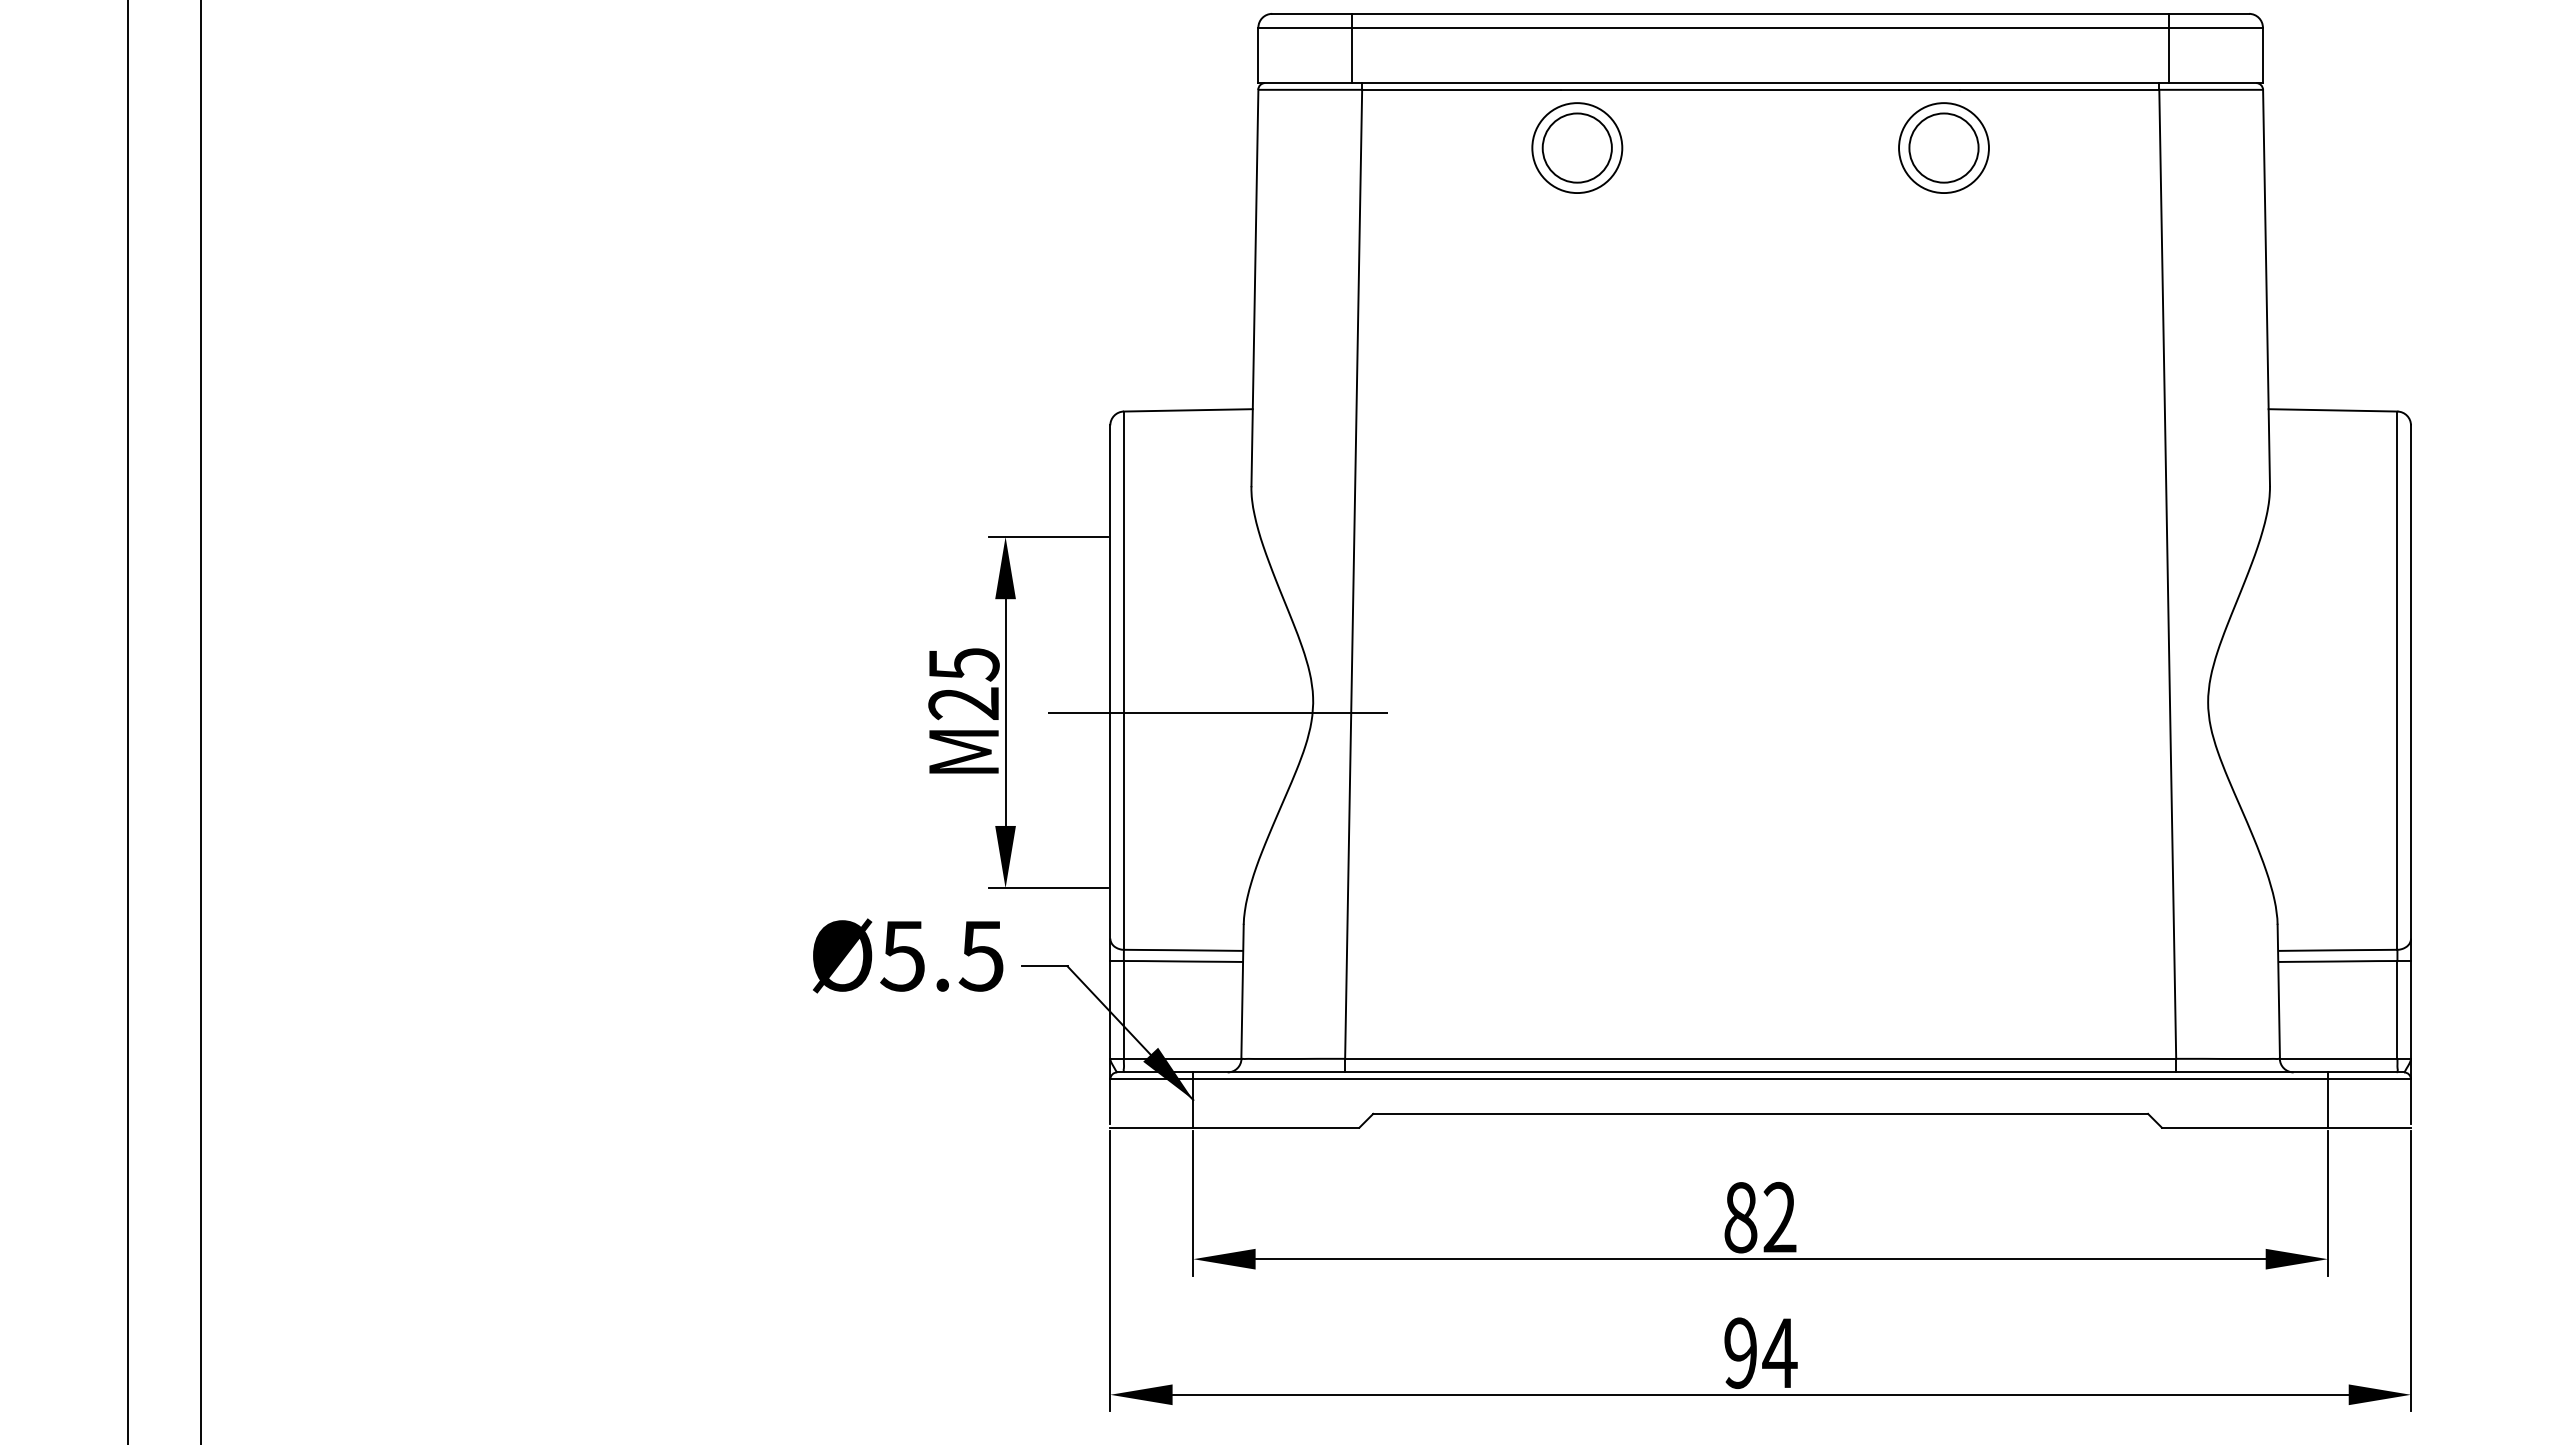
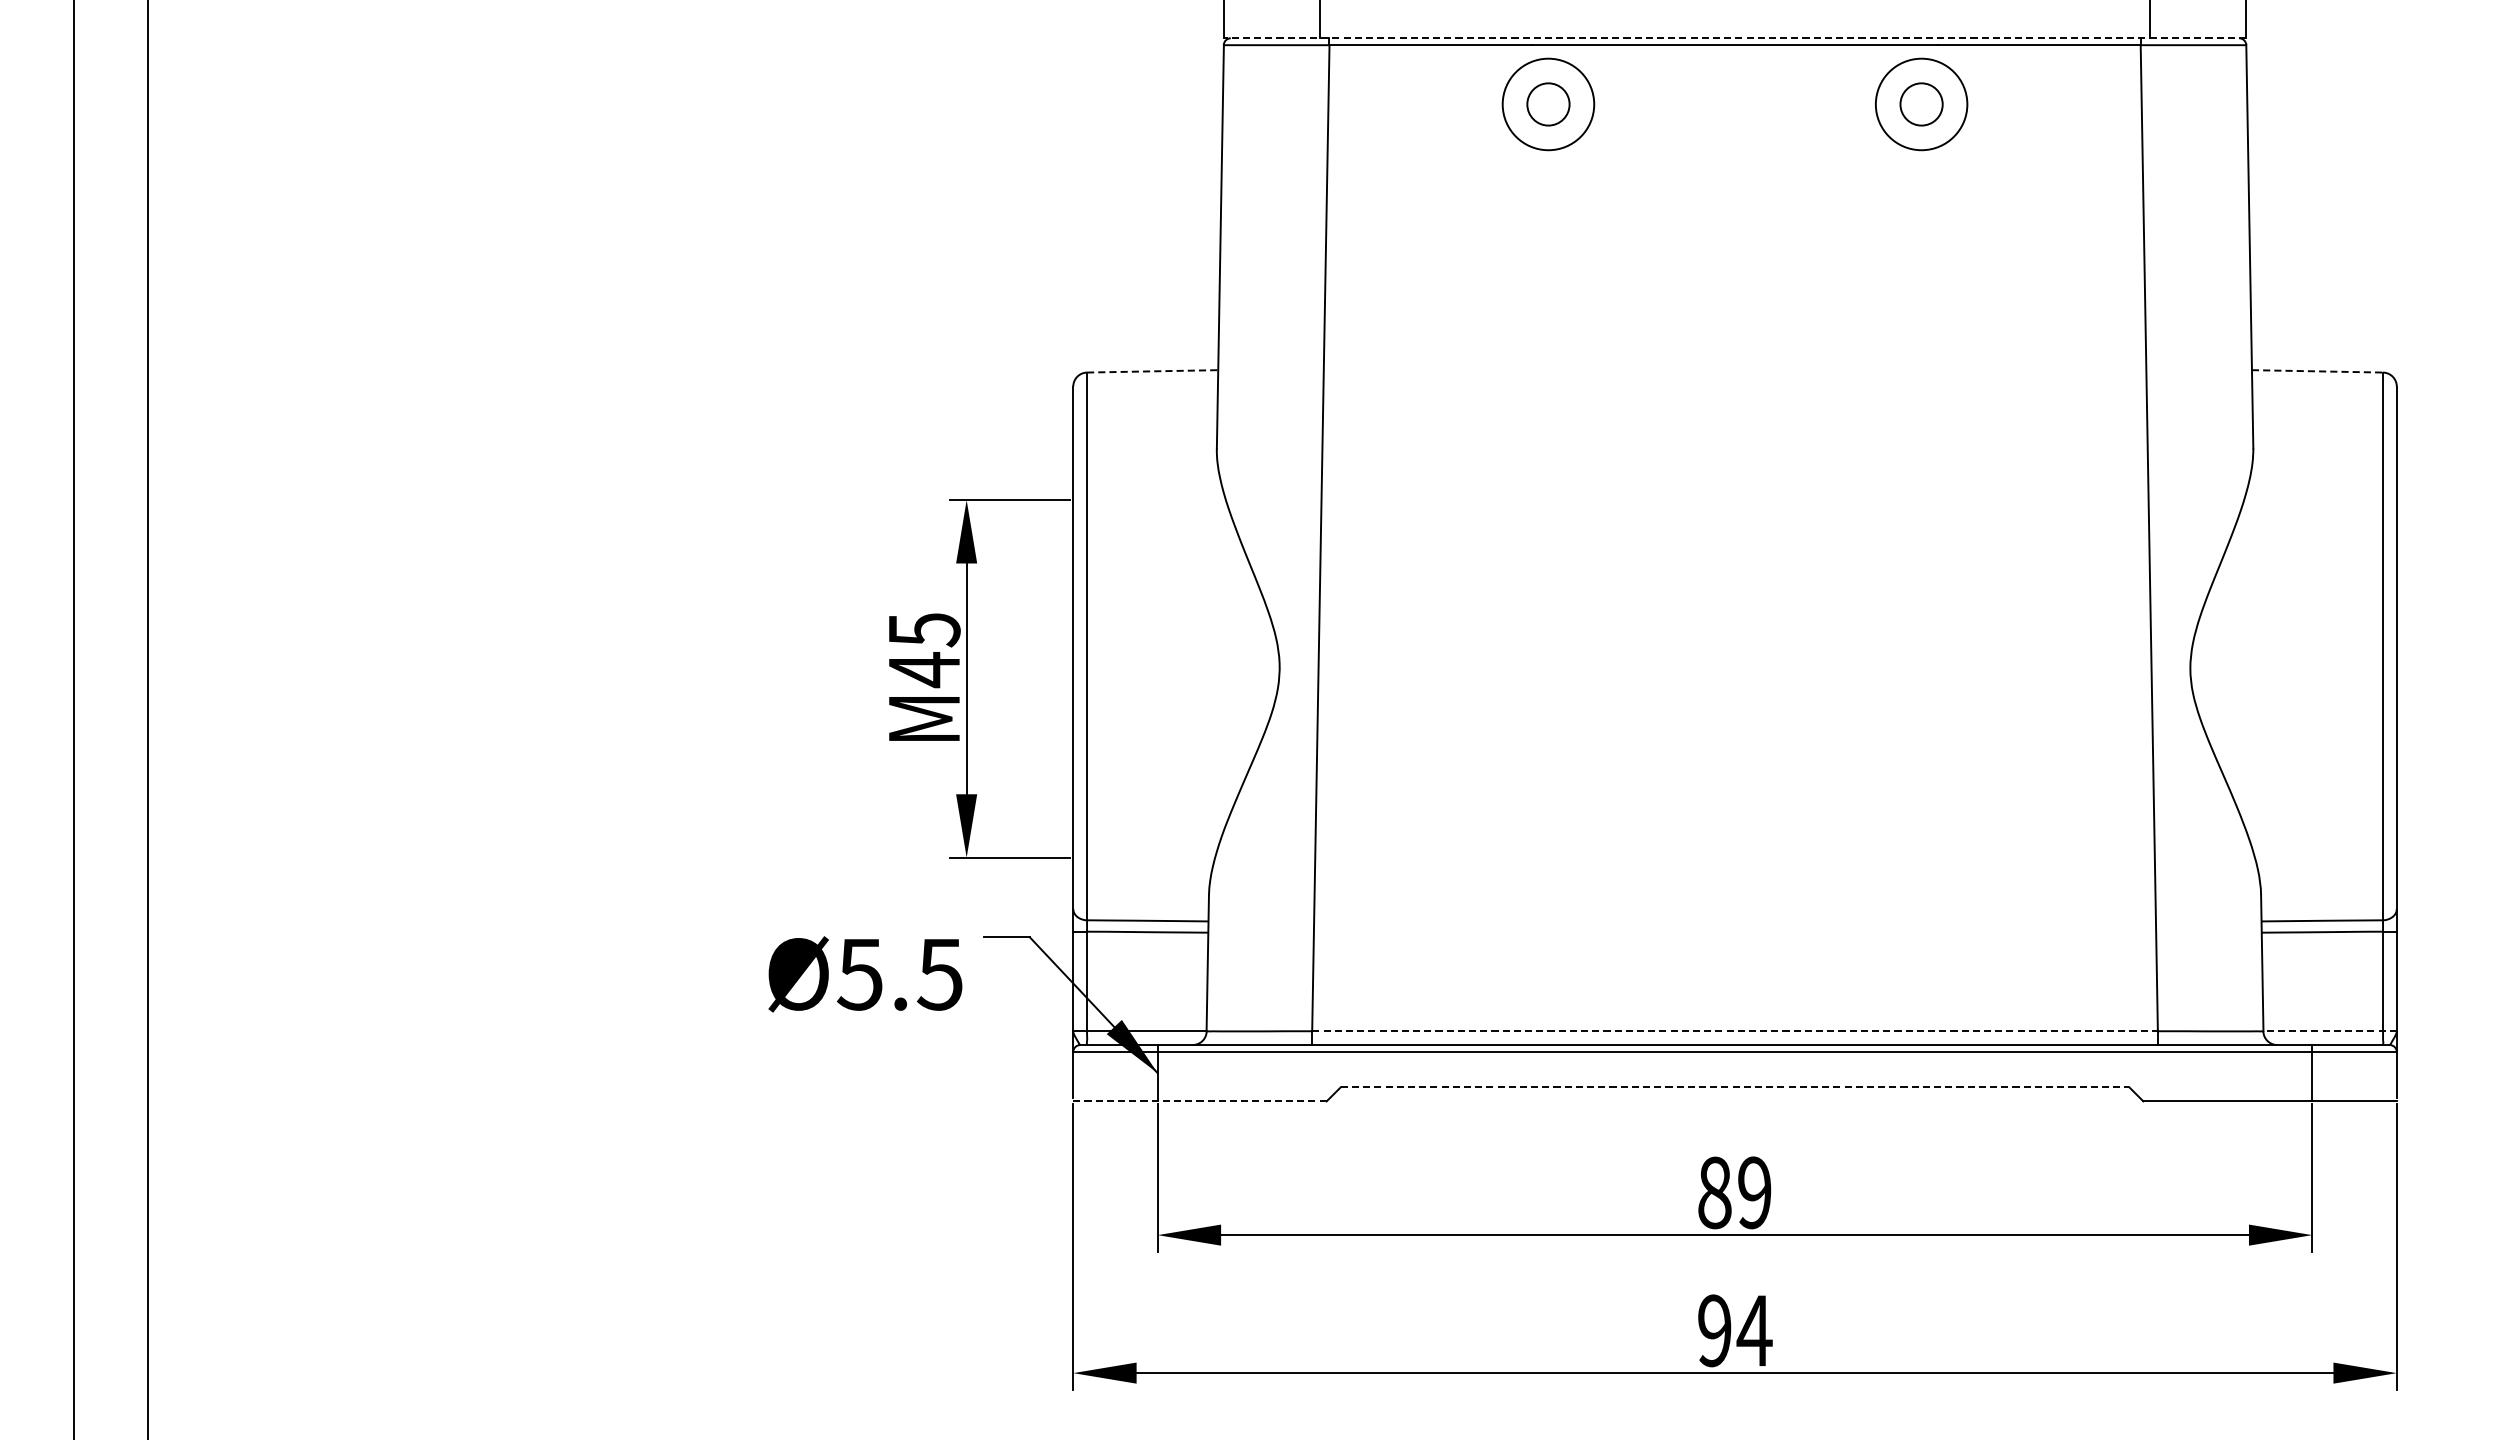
line: (1760, 83) -> (1734, 38), solid -> dashed
circle: (1576, 147) -> (1547, 103), size x0.6
circle: (1943, 147) -> (1921, 103), size x0.6
line: (1188, 410) -> (1152, 371), solid -> dashed
line: (2333, 410) -> (2317, 371), solid -> dashed
text: (963, 703) -> (923, 669), M25 -> M45
line: (1218, 712) -> (1183, 678), removed
text: (908, 955) -> (865, 973), moved
line: (1761, 1058) -> (1735, 1030), solid -> dashed
line: (2345, 1058) -> (2330, 1030), solid -> dashed
line: (1761, 1113) -> (1735, 1086), solid -> dashed
line: (1234, 1127) -> (1199, 1101), solid -> dashed
text: (1779, 1217) -> (1754, 1192), 82 -> 89

